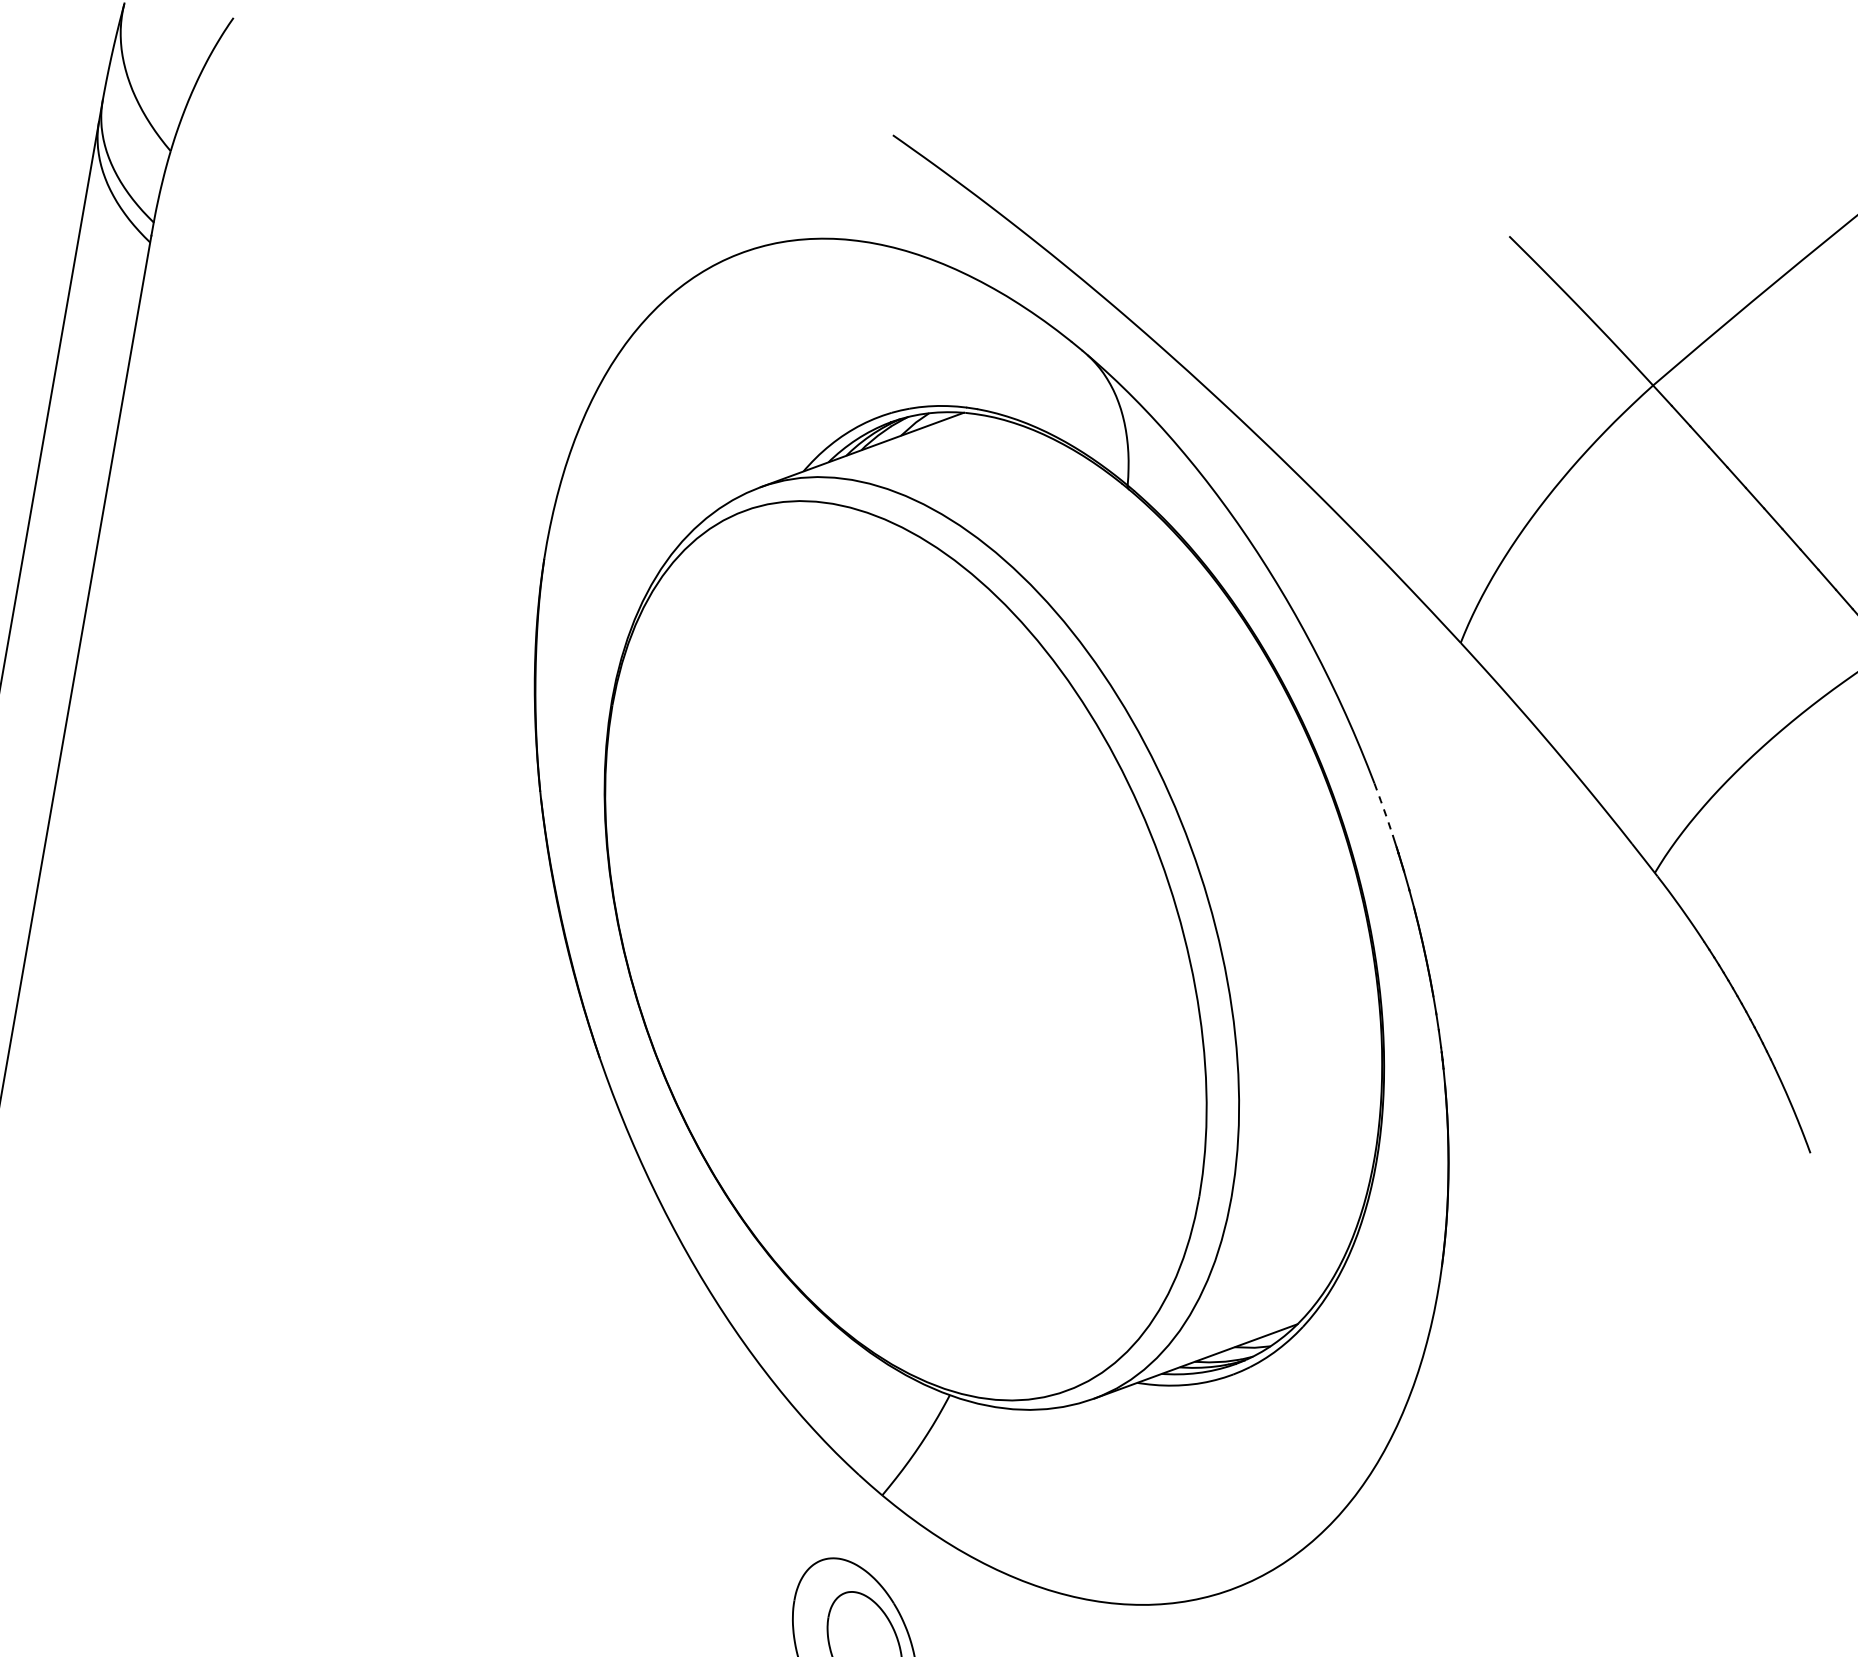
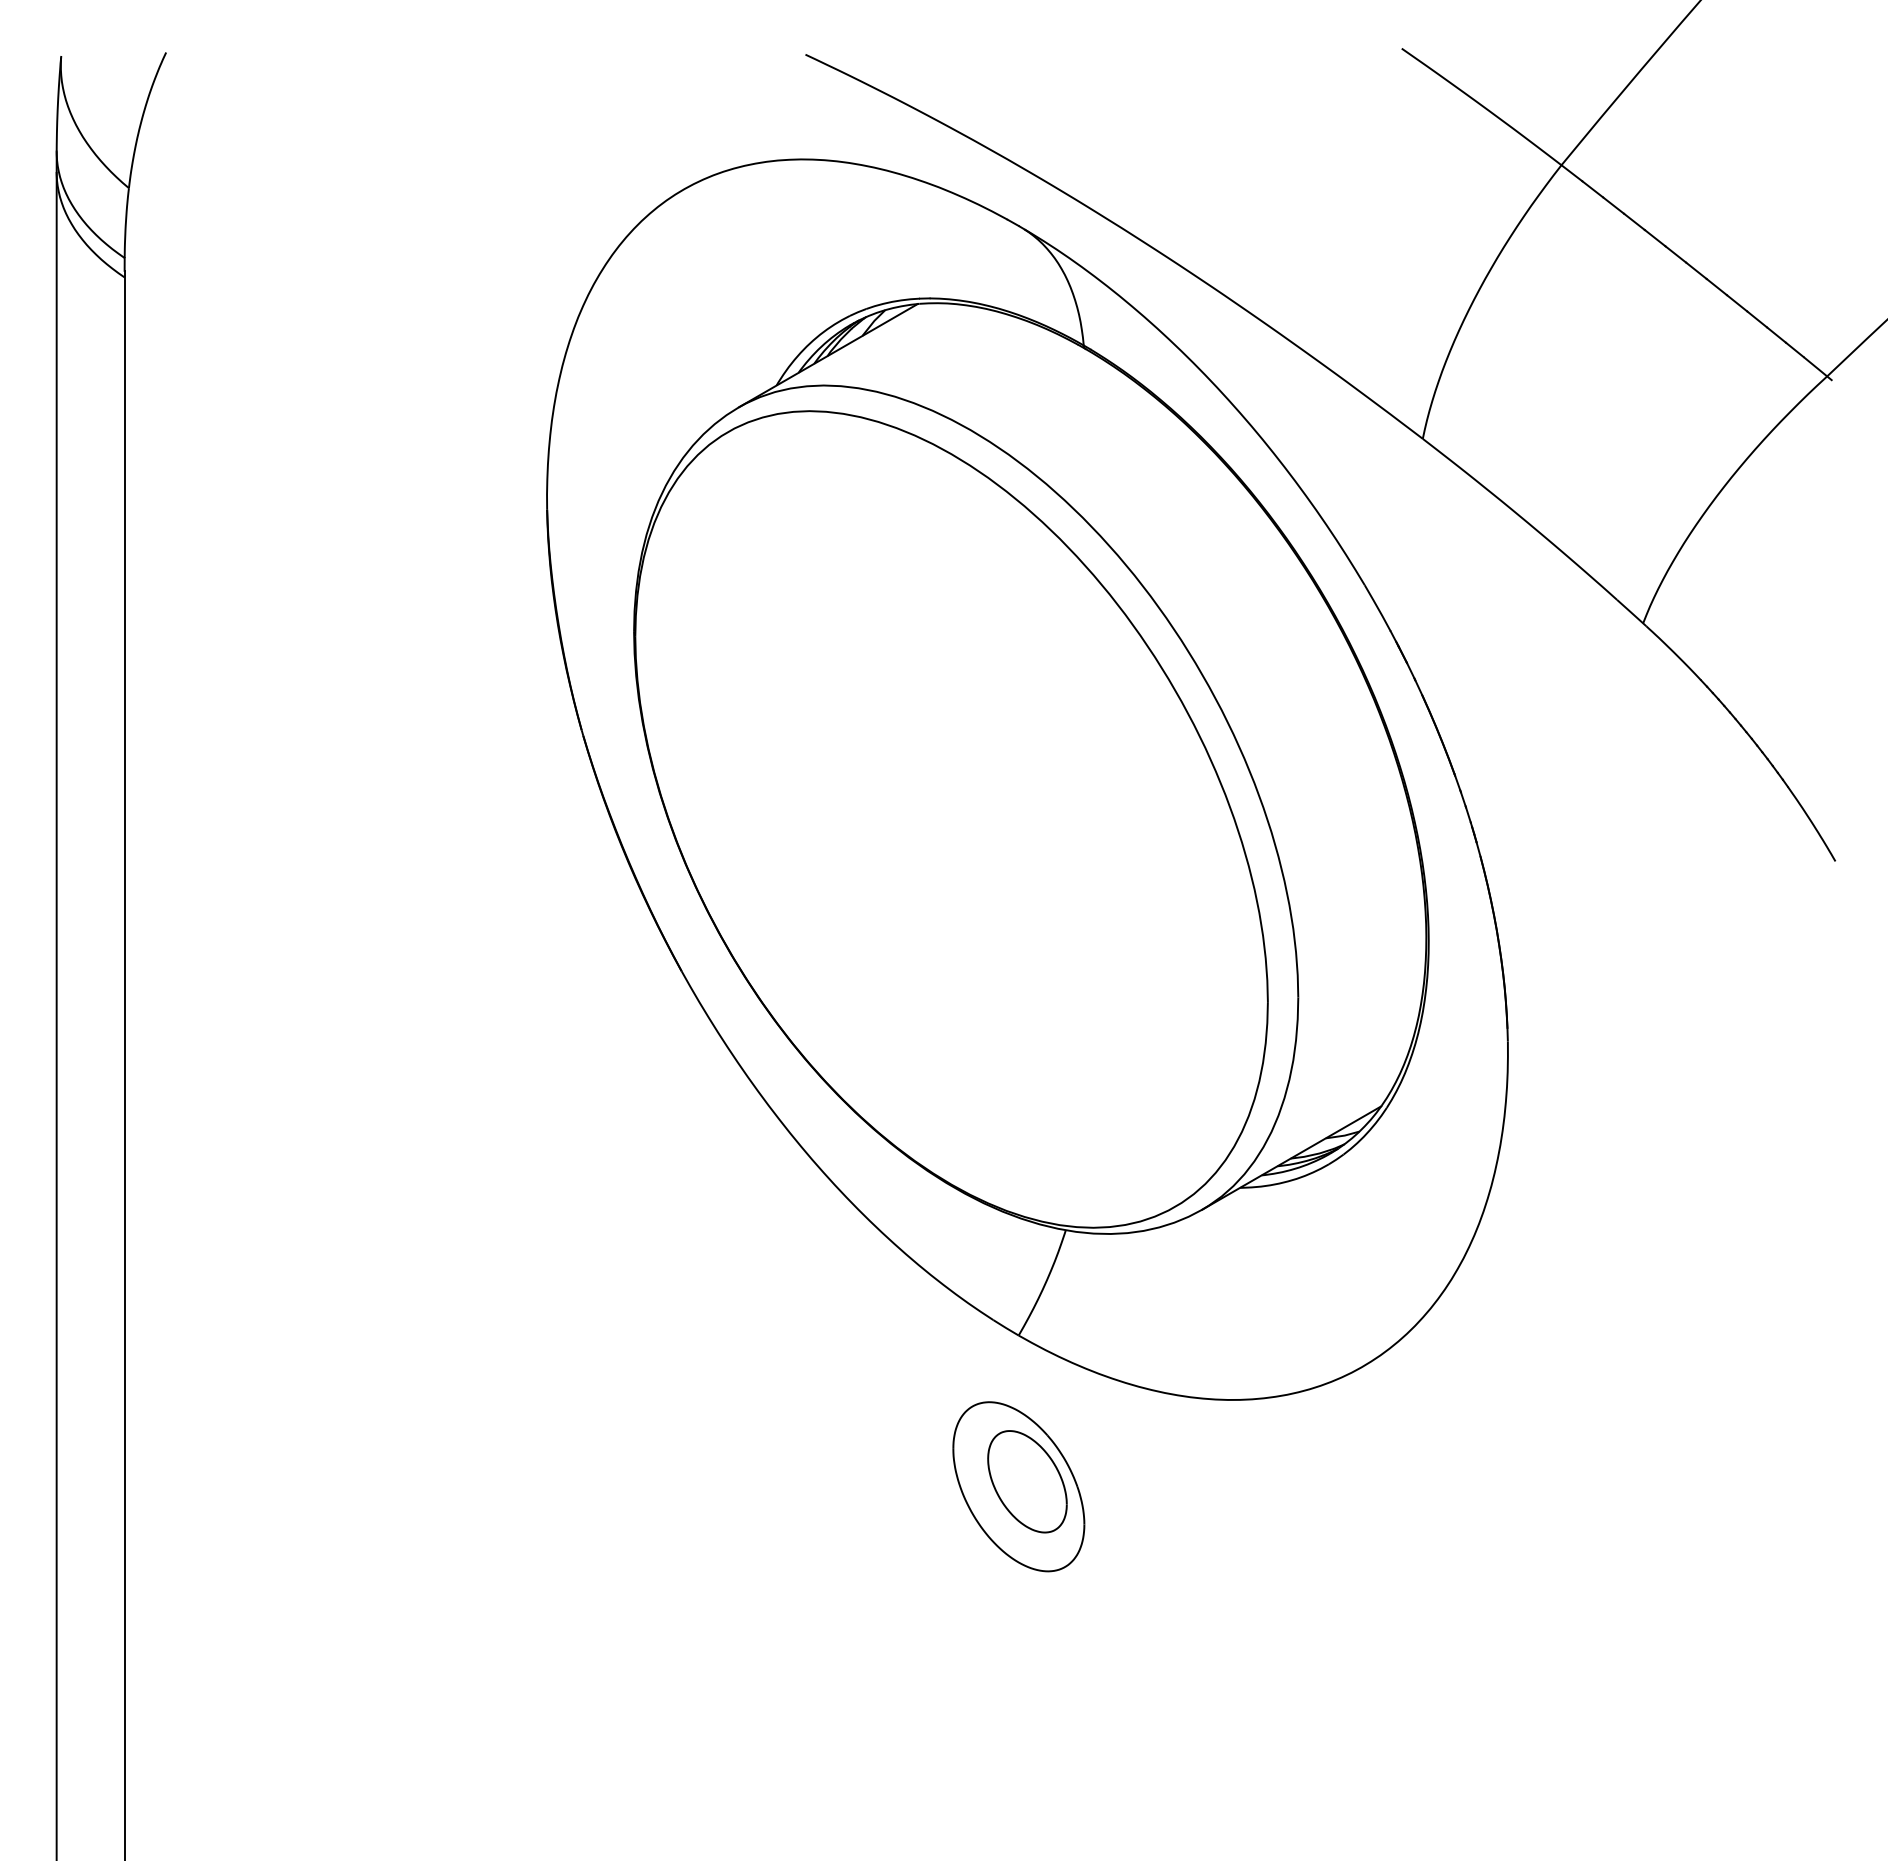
line: (1384, 809) -> (1378, 608), dashed -> solid

